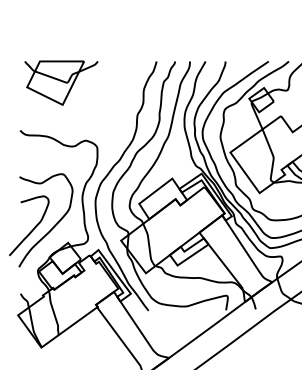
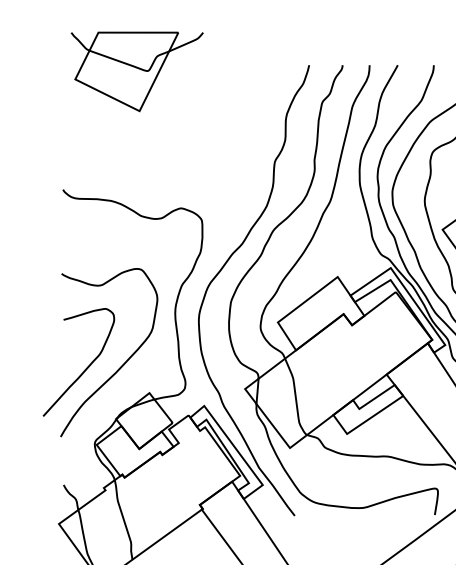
part: (61, 82) -> (137, 70), moved

